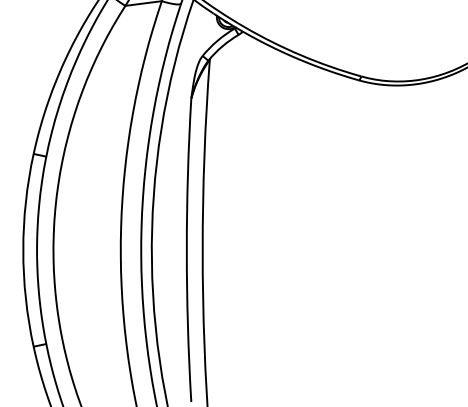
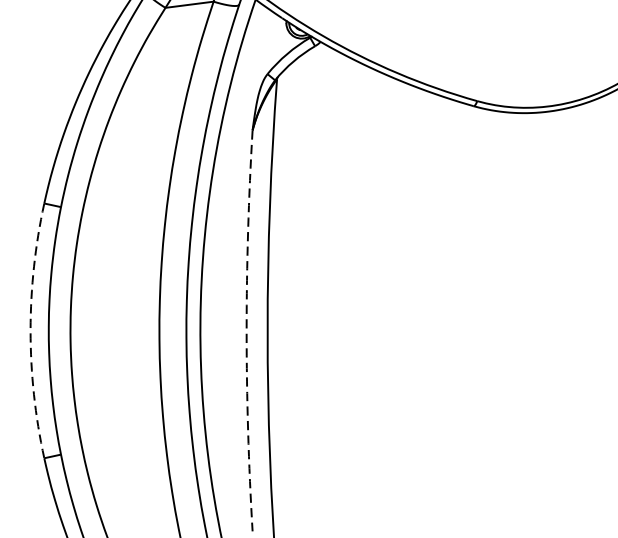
arc: (23, 250) -> (30, 331), solid -> dashed
arc: (186, 250) -> (246, 331), solid -> dashed

